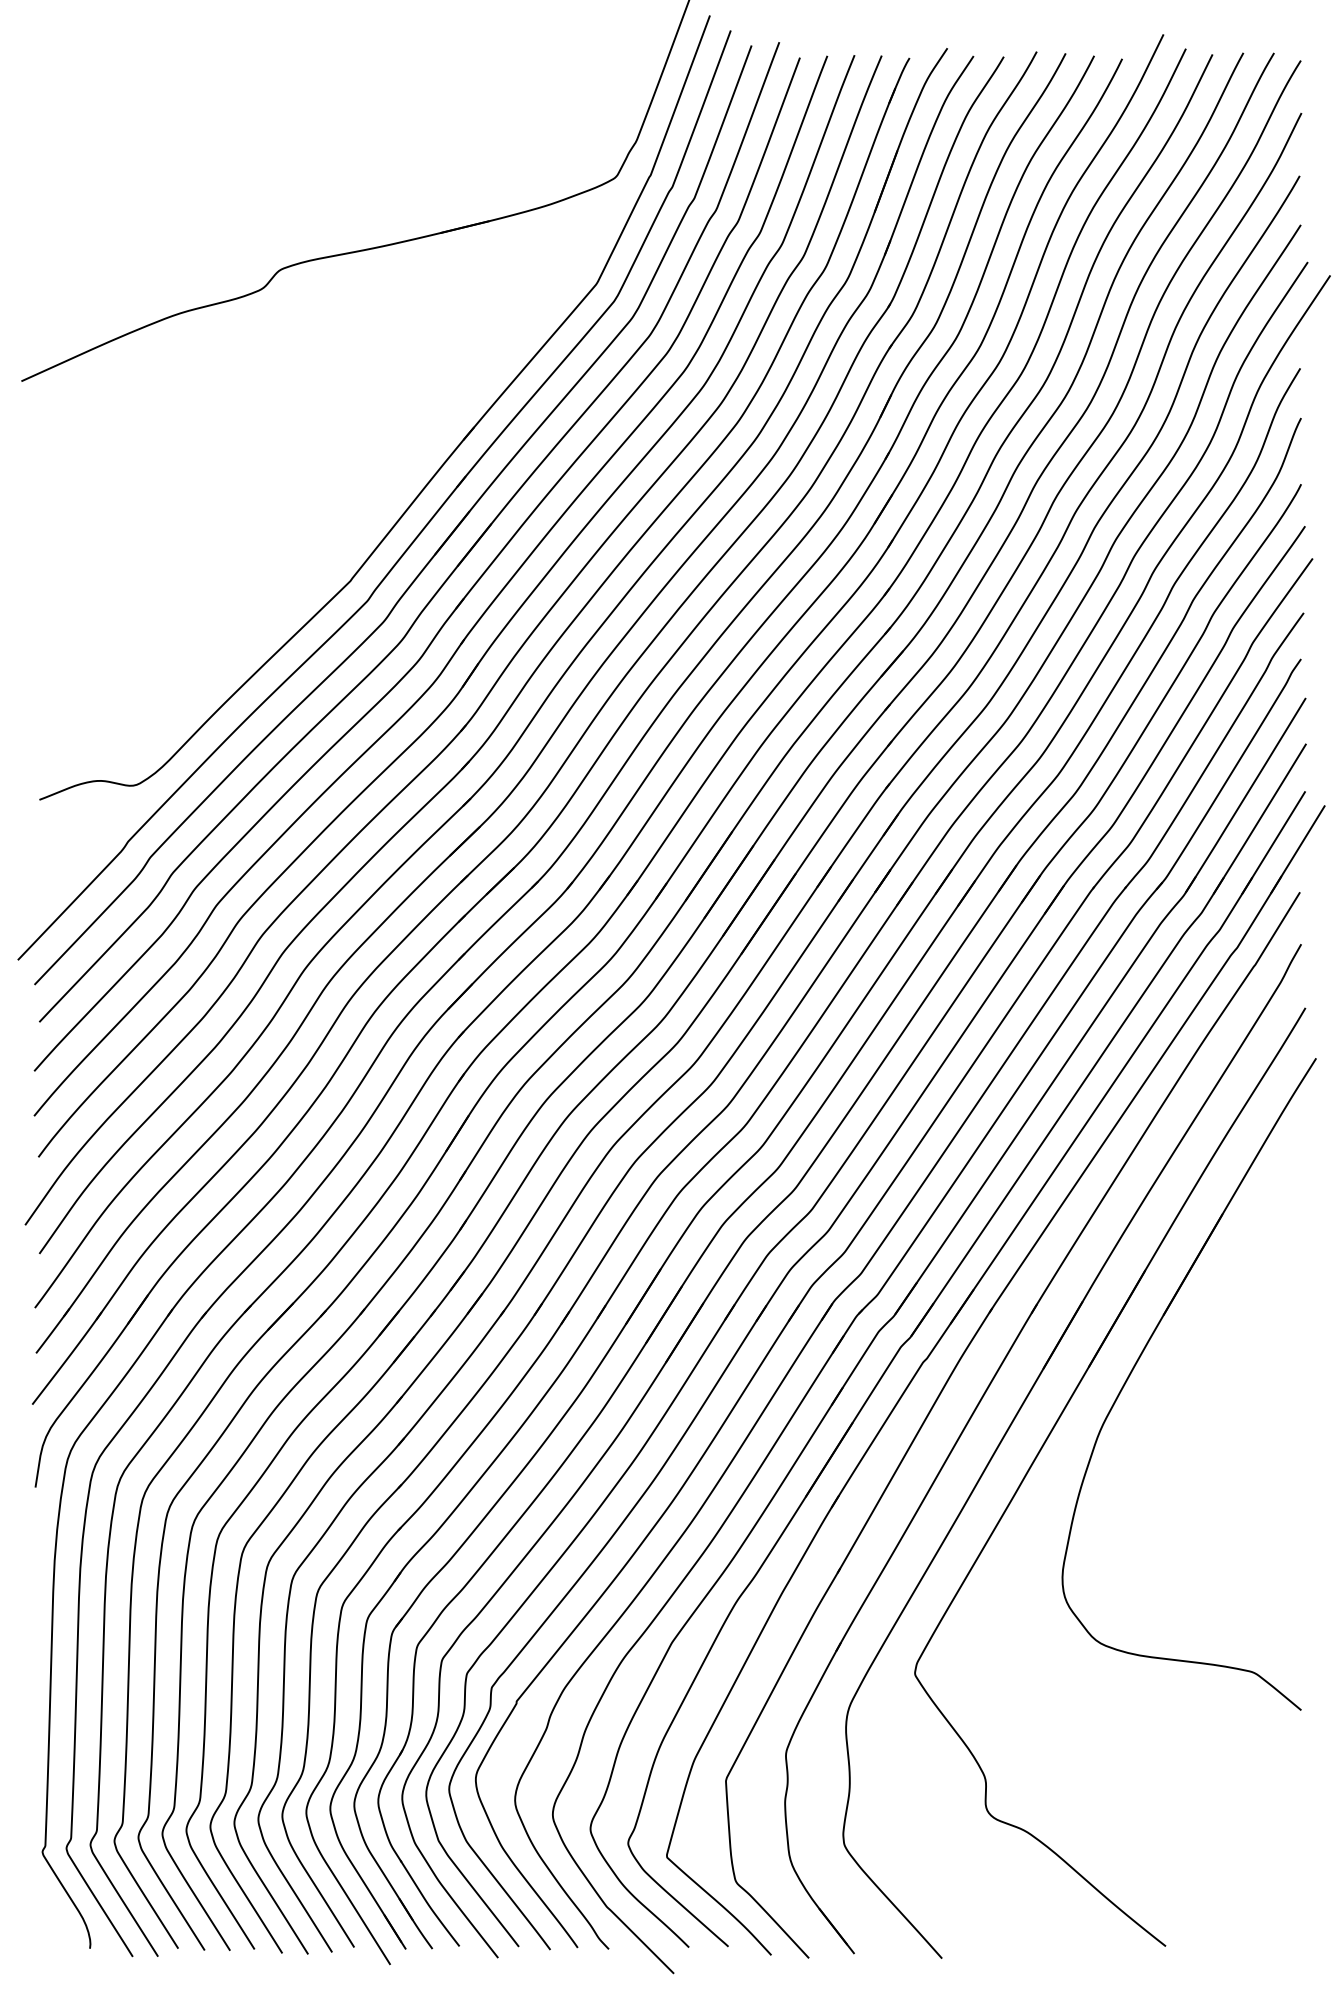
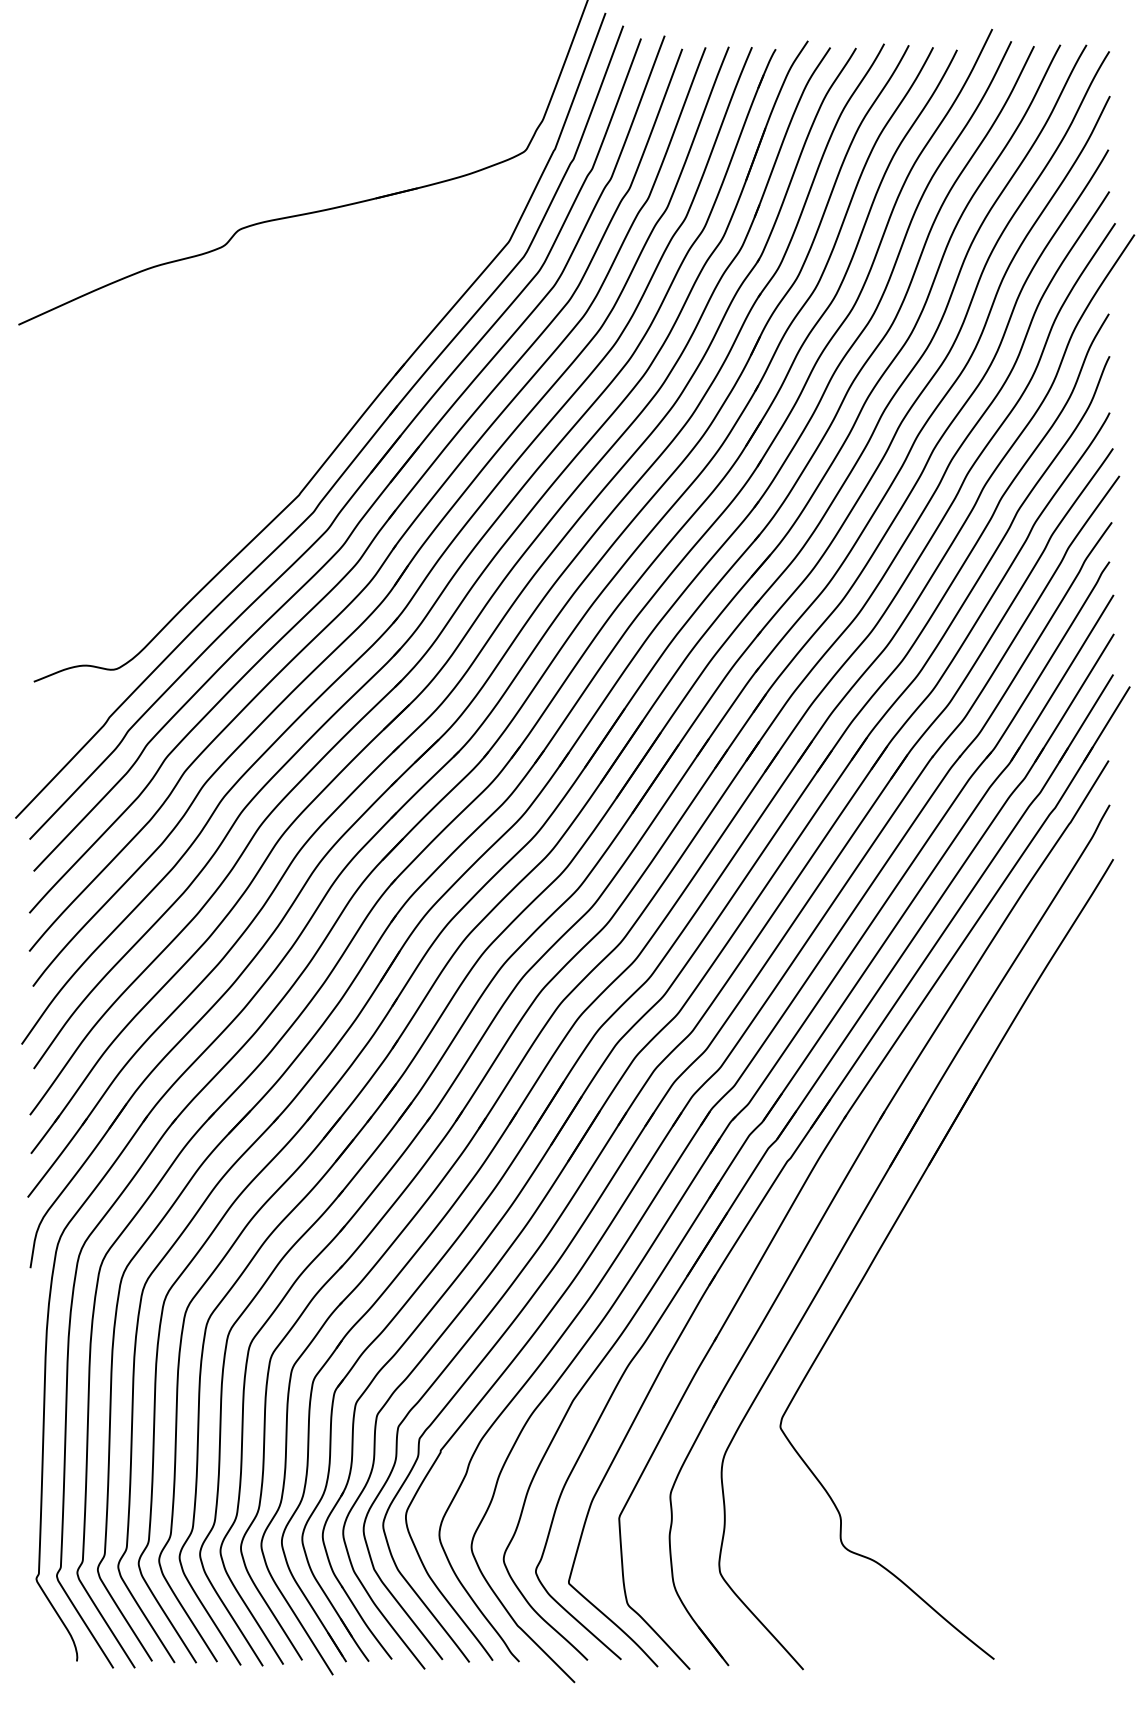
part: (1142, 1354) -> (974, 1154), removed

